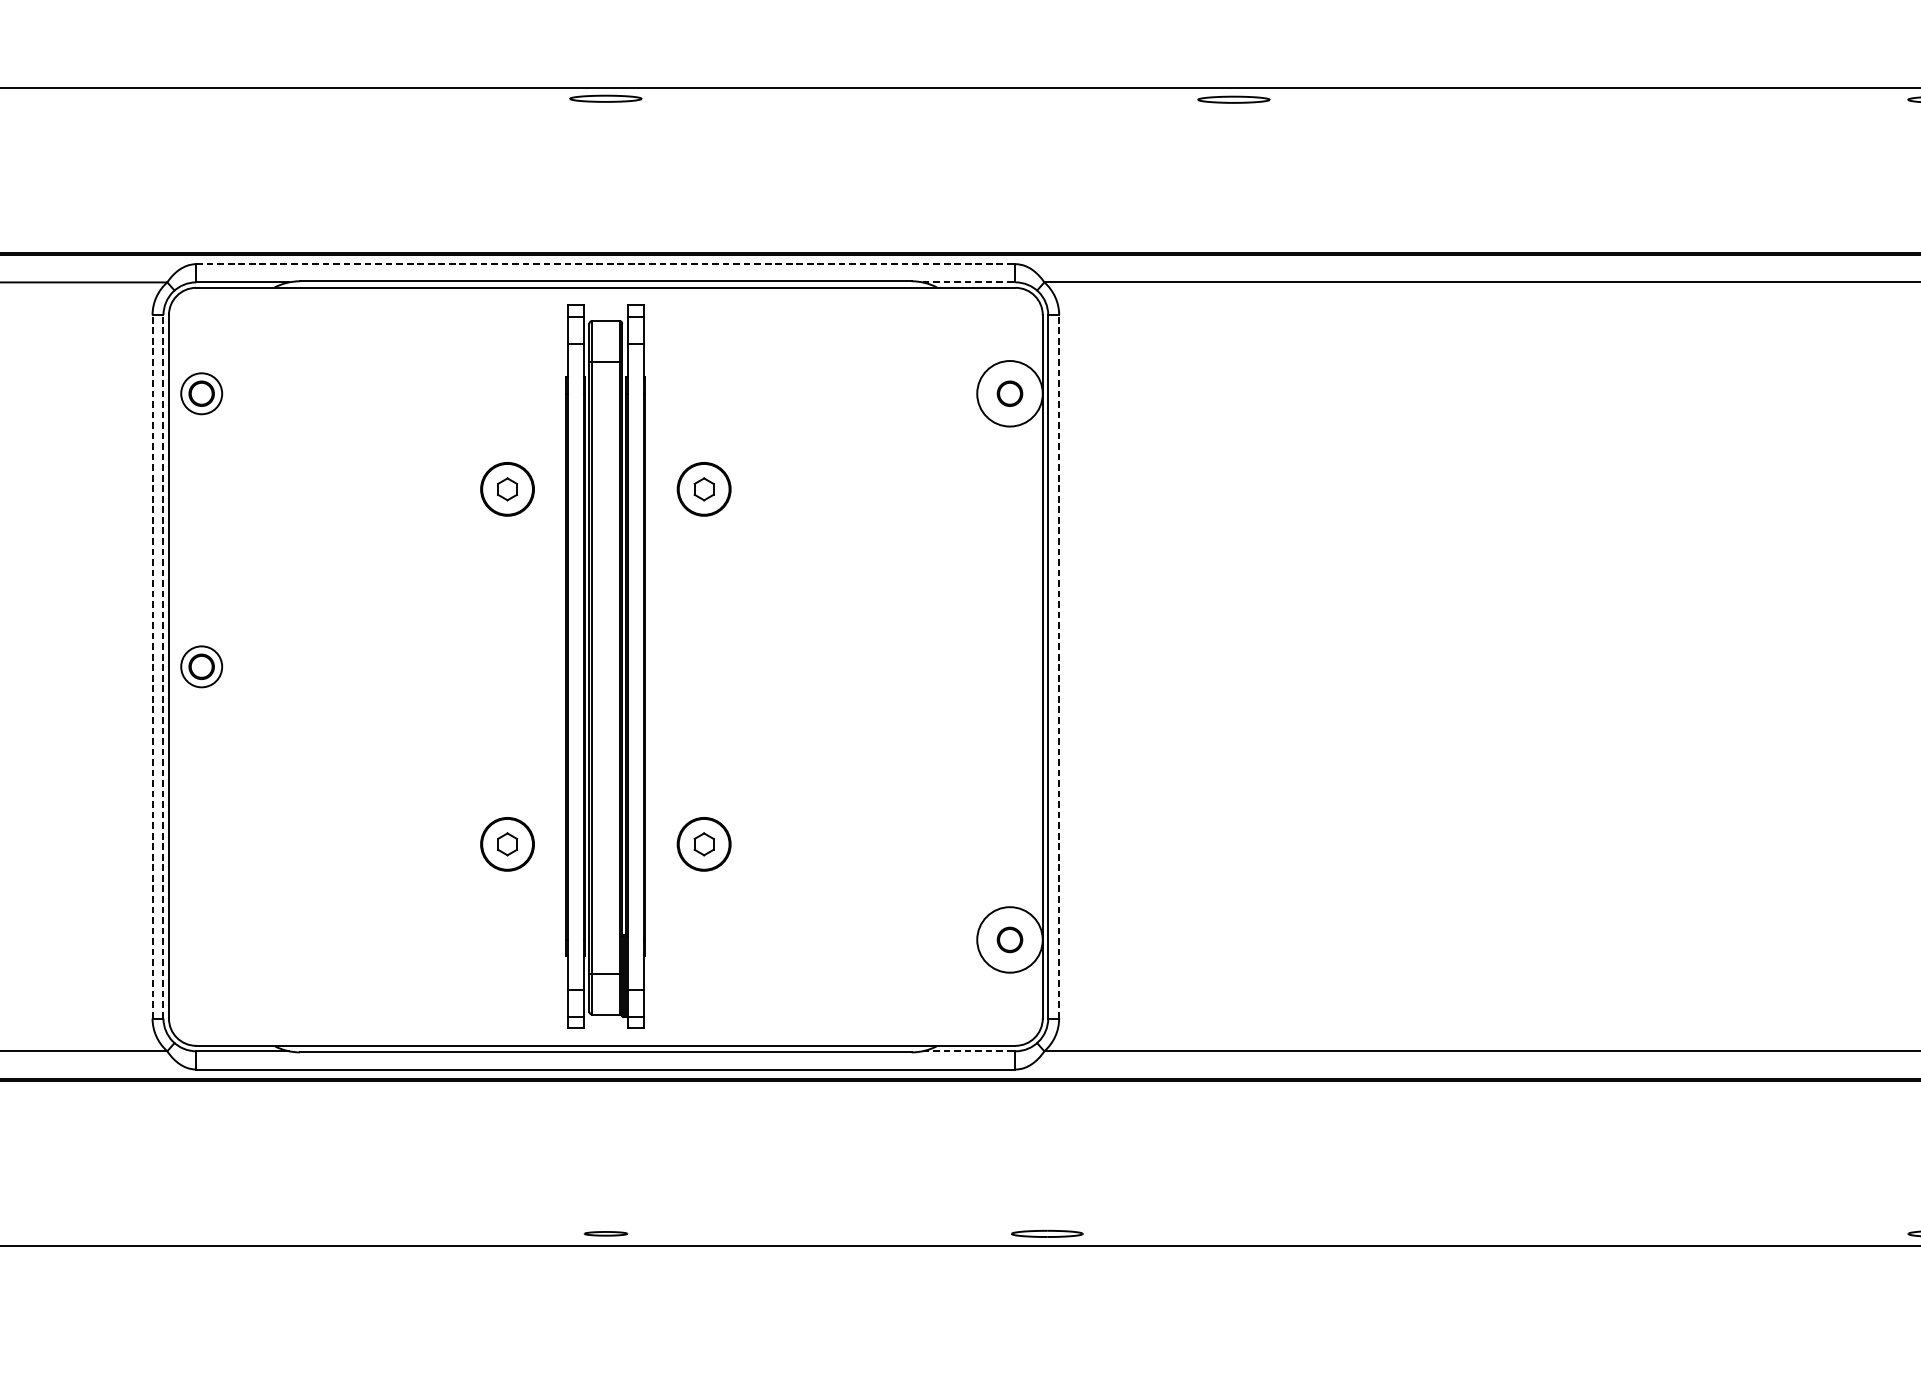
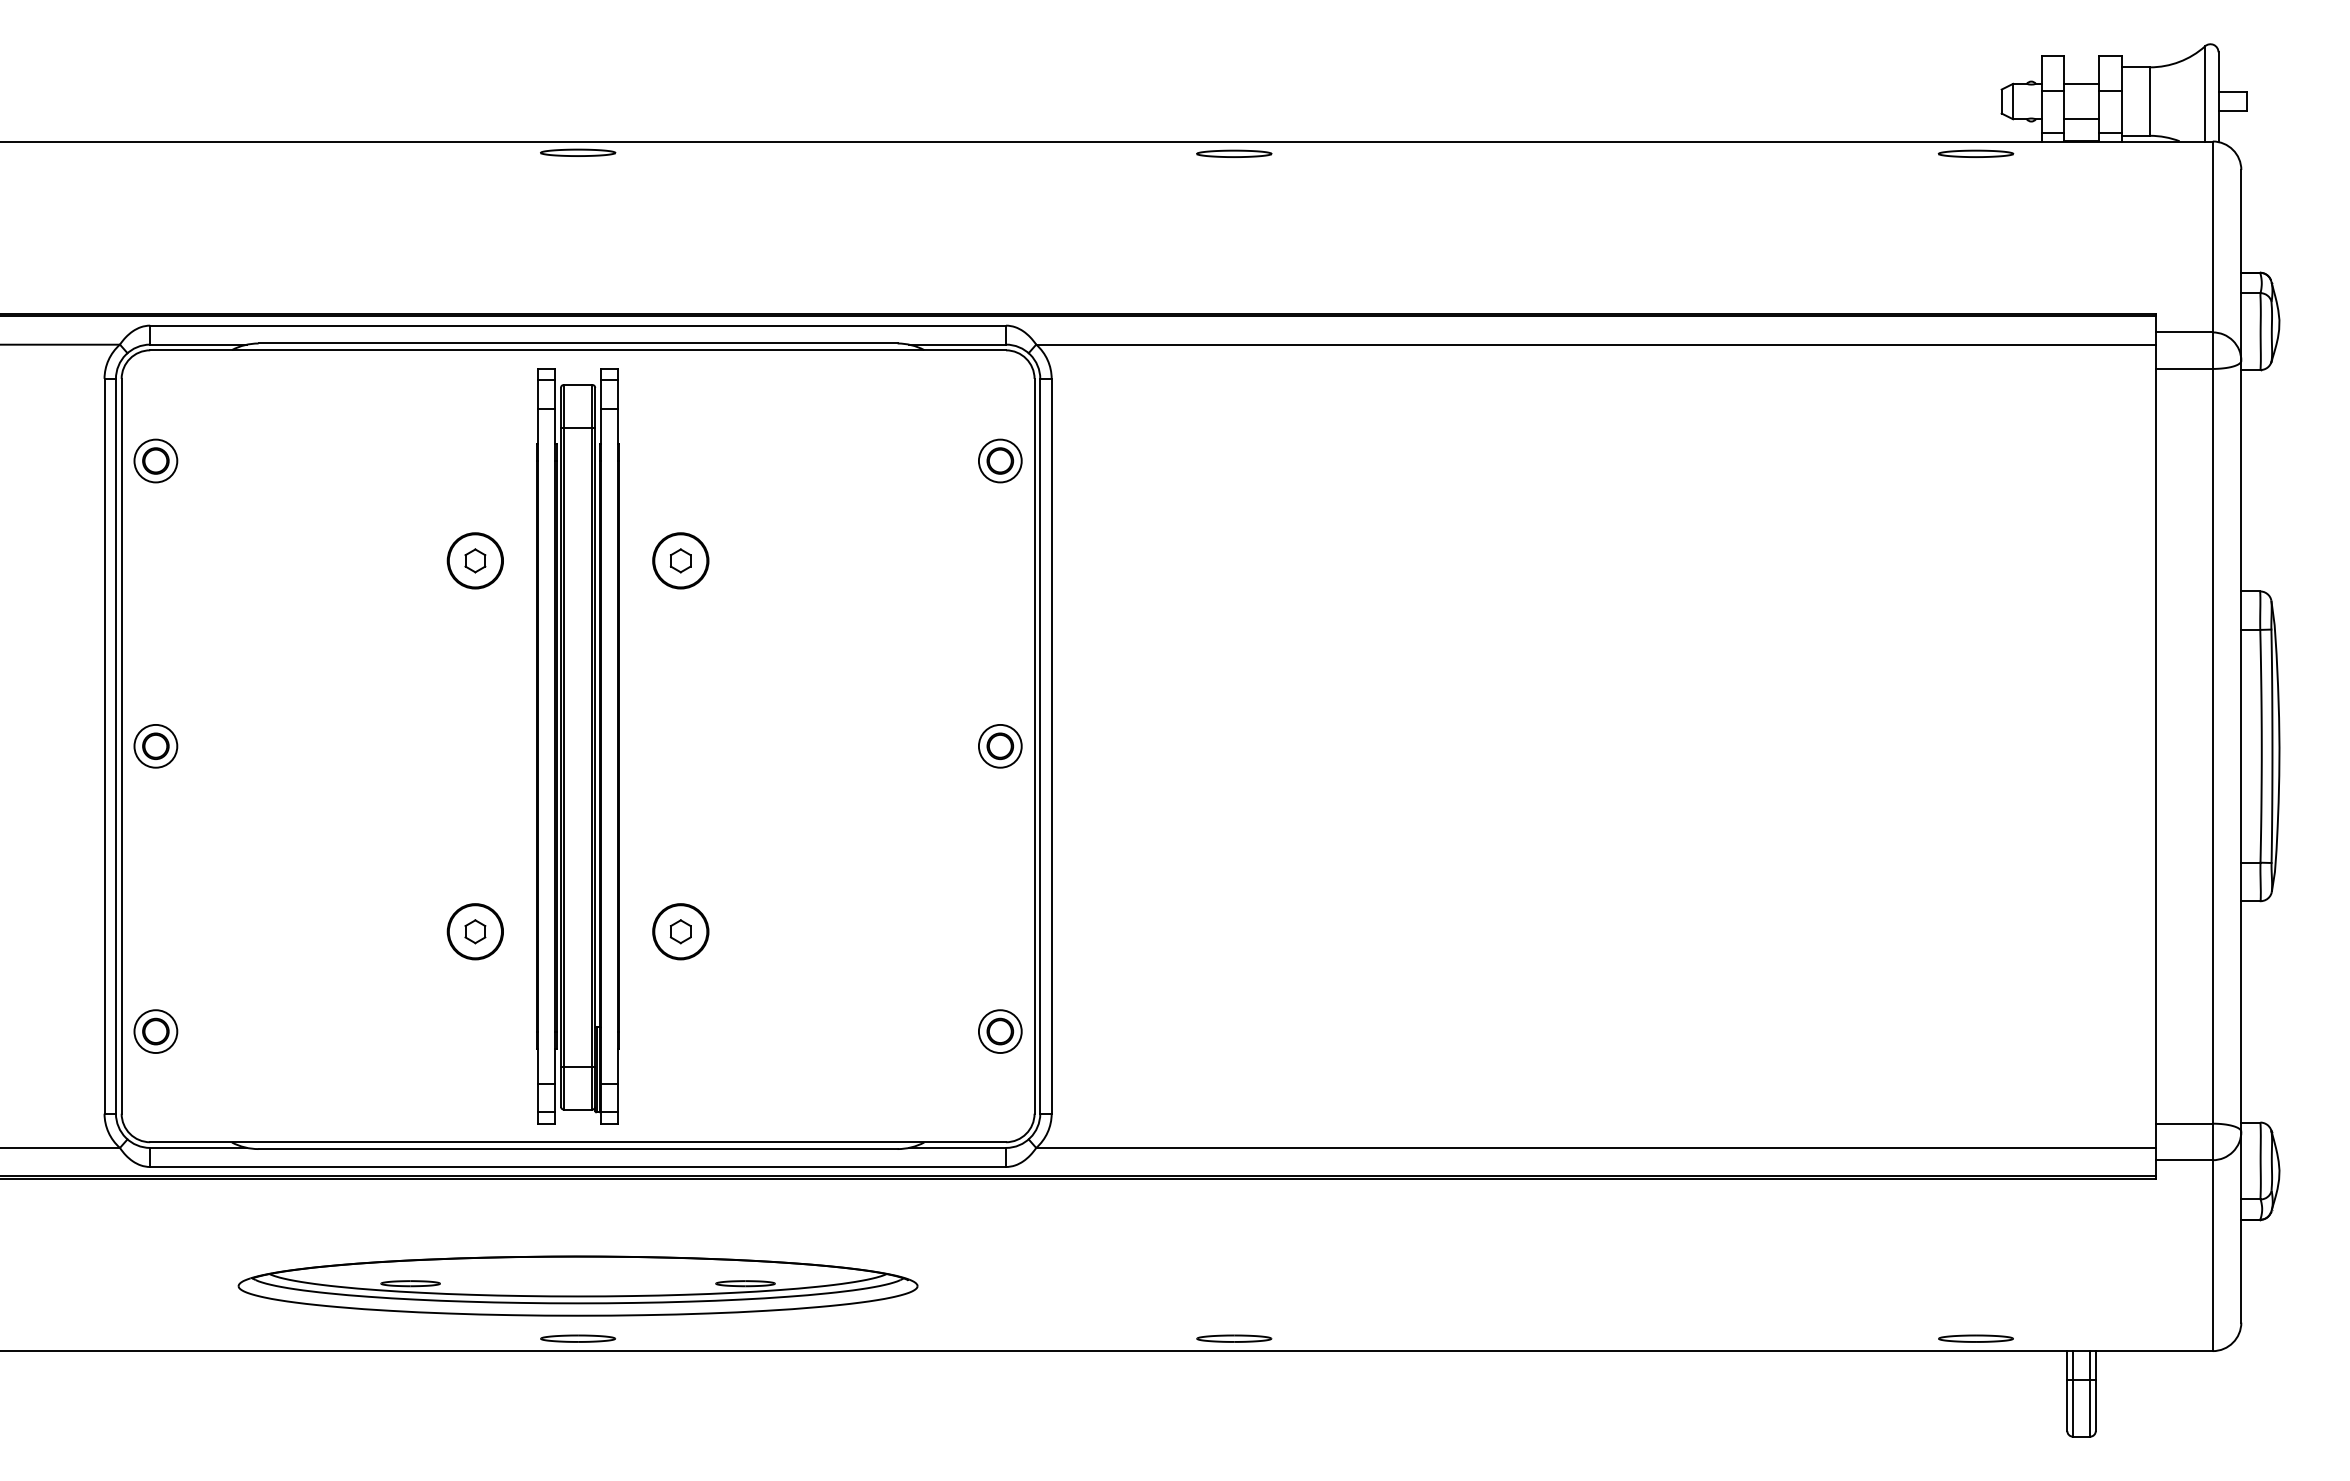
line: (606, 264) -> (578, 325), dashed -> solid
line: (969, 282) -> (957, 344), dashed -> solid
circle: (1009, 393) -> (999, 460), size x0.62
line: (152, 666) -> (104, 745), dashed -> solid
line: (163, 666) -> (115, 745), dashed -> solid
line: (1058, 666) -> (1051, 745), dashed -> solid
part: (1010, 667) -> (1000, 746), added
part: (201, 939) -> (155, 1031), added
circle: (1009, 939) -> (999, 1031), size x0.62
line: (969, 1050) -> (957, 1147), dashed -> solid
part: (605, 1182) -> (577, 1285), added
part: (606, 1233) -> (578, 1338), size x1.67
part: (1047, 1233) -> (1234, 1338), moved

